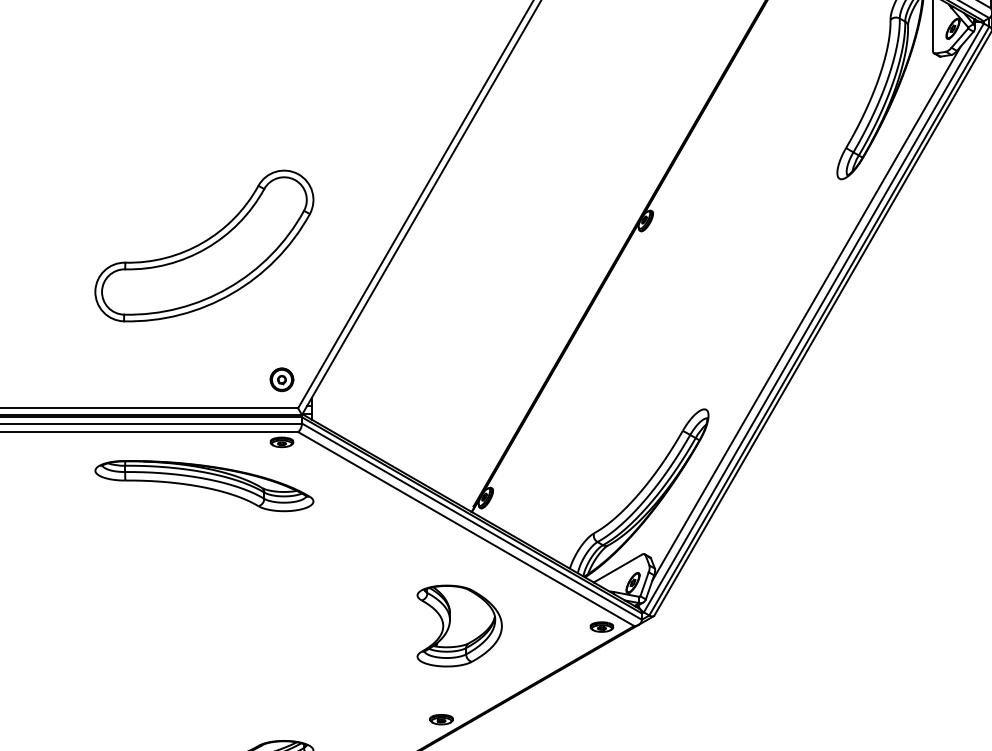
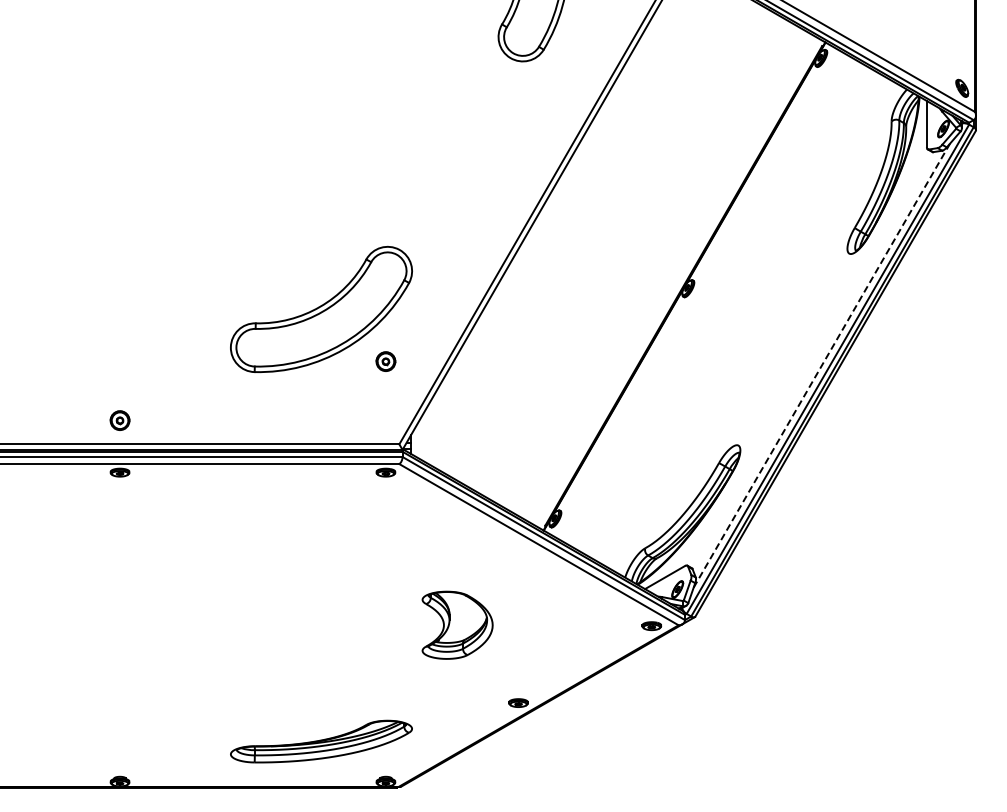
line: (807, 313) -> (822, 365), solid -> dashed
part: (281, 379) -> (385, 361), moved
part: (204, 485) -> (321, 508), removed
part: (459, 625) -> (457, 624), moved

